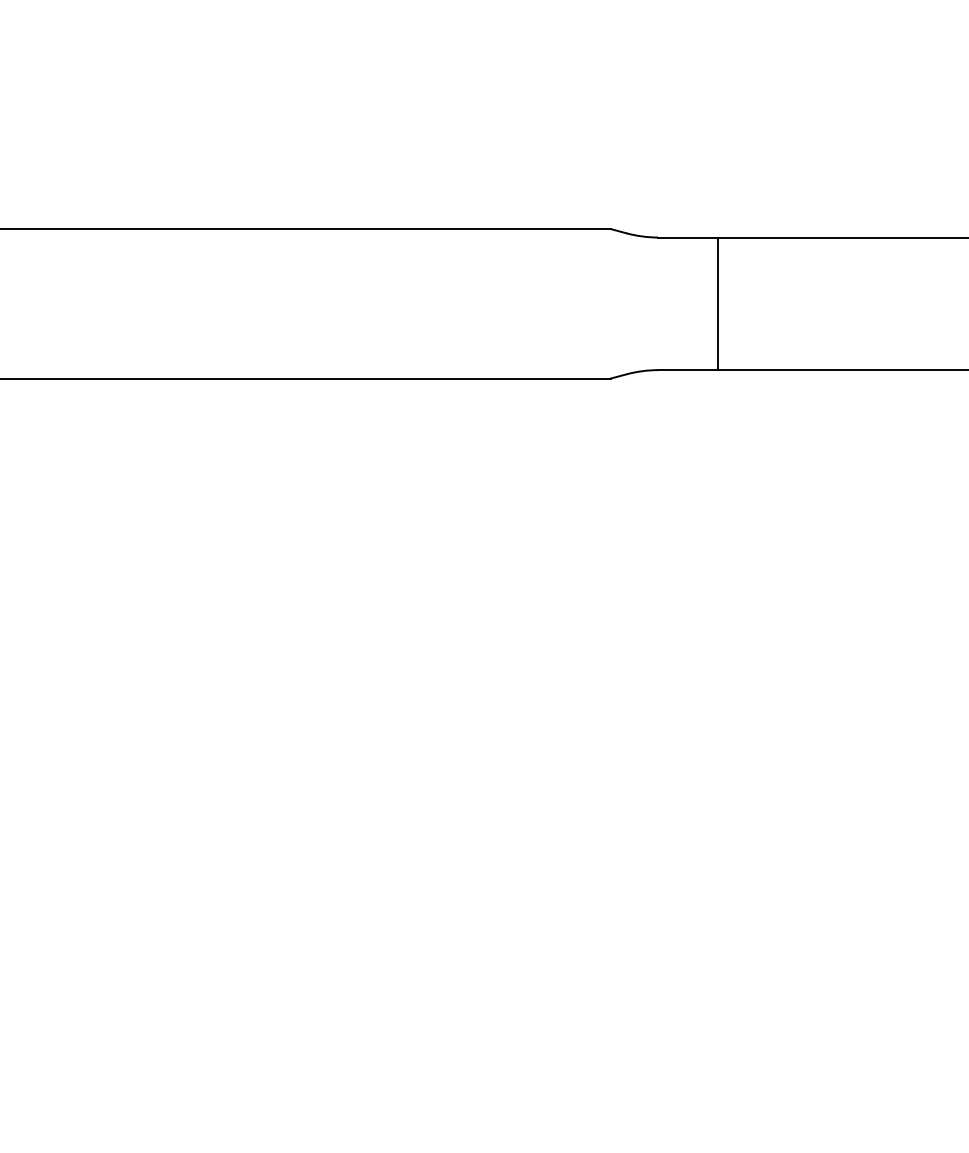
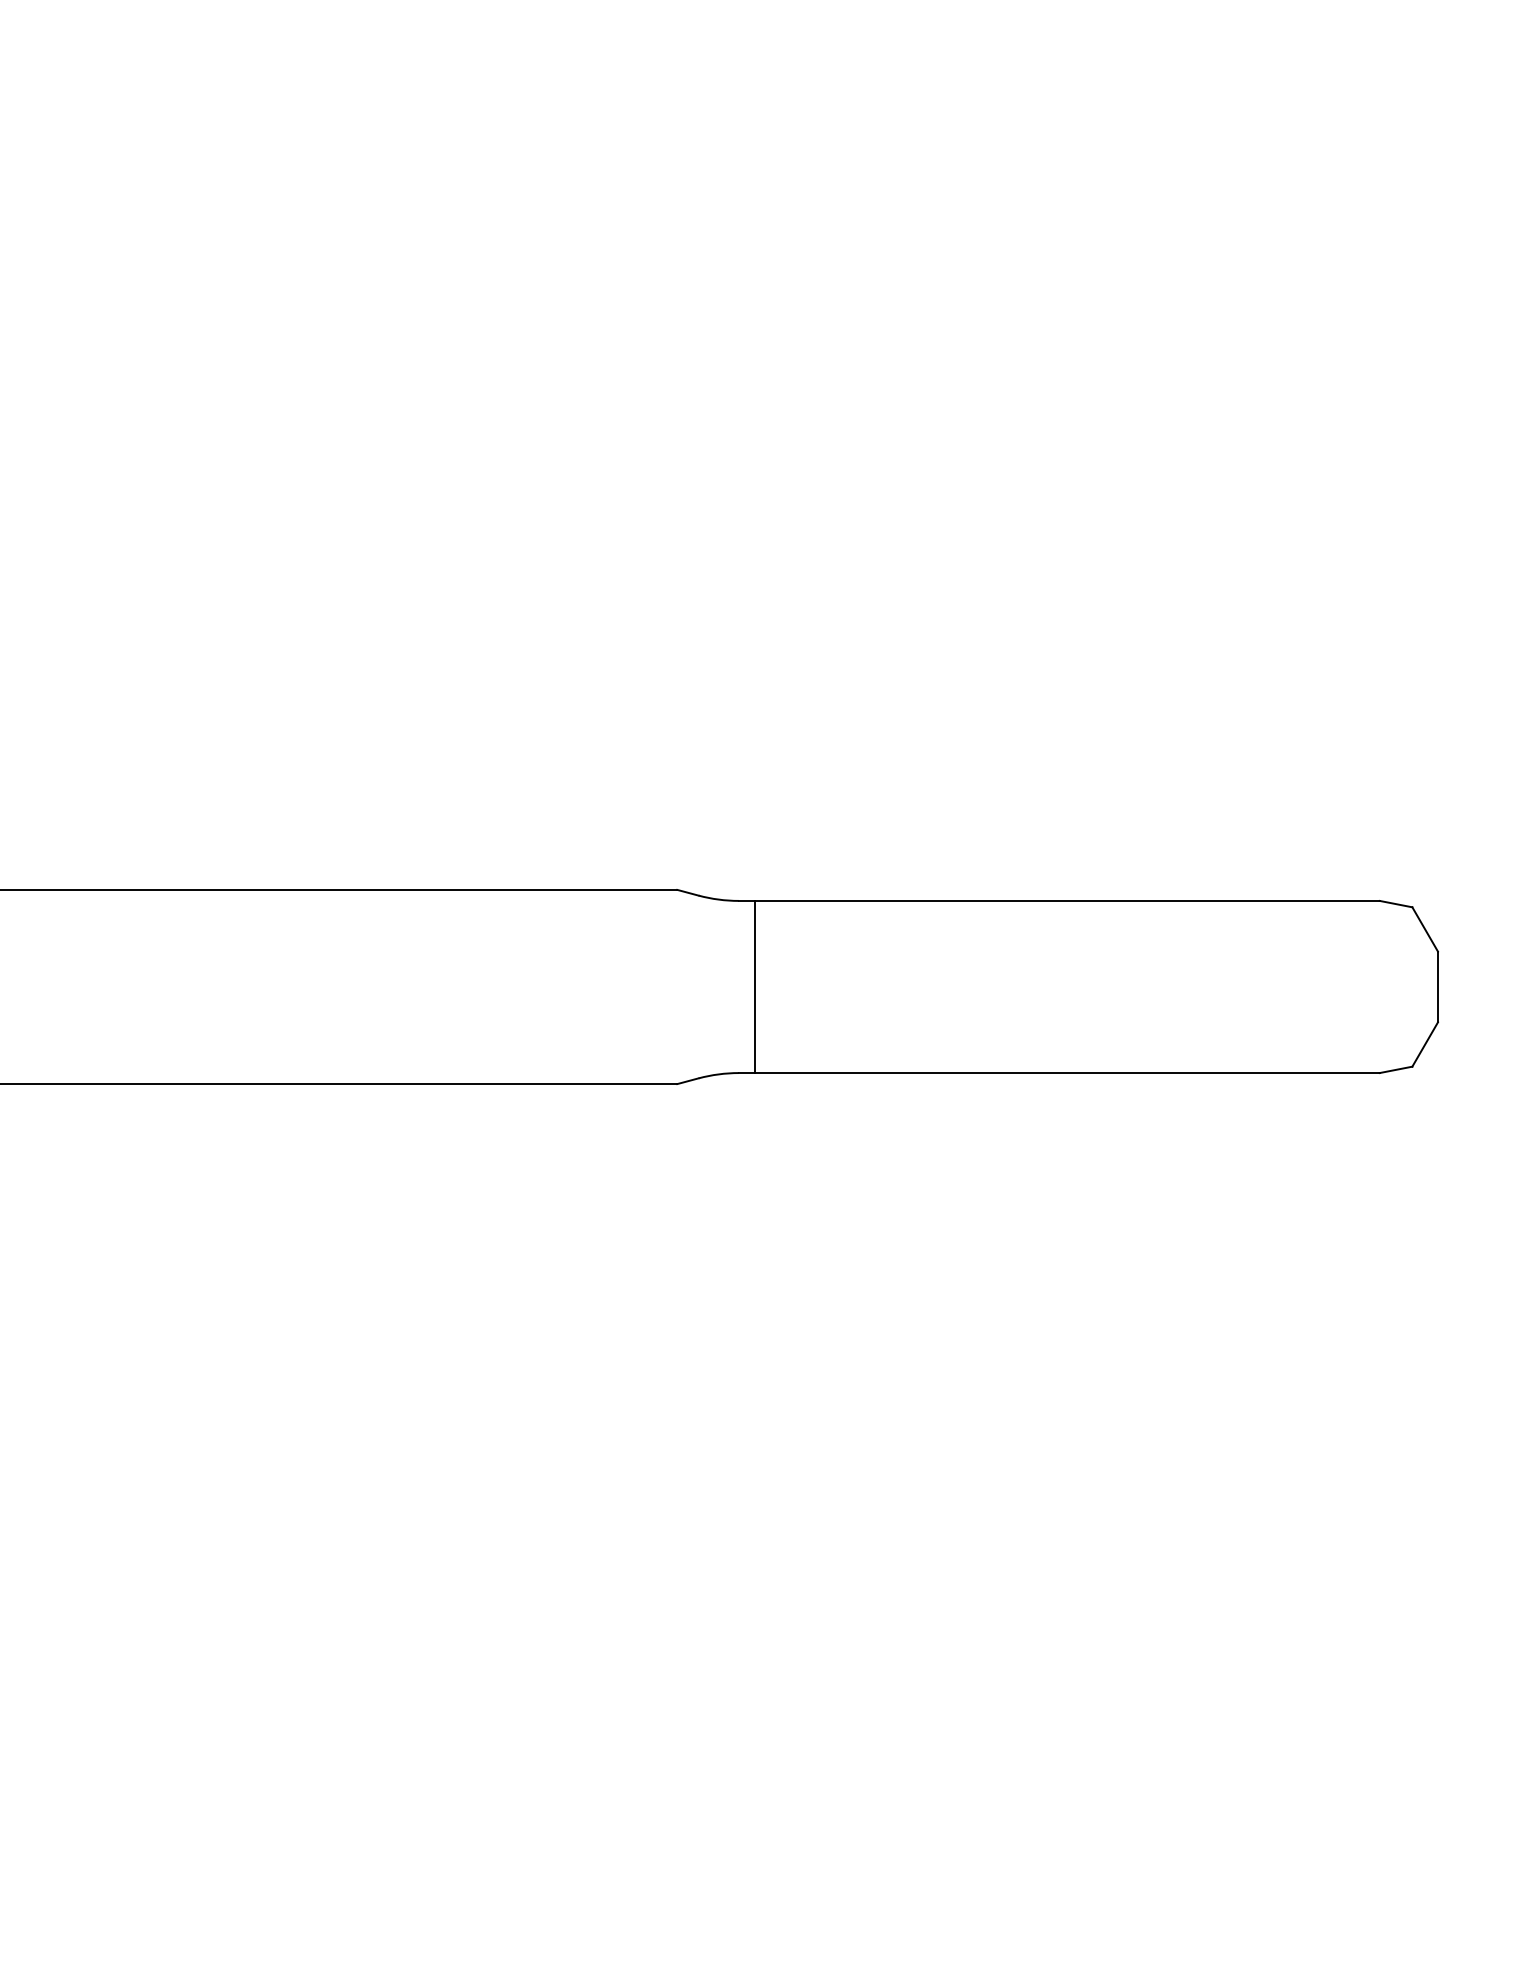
line: (717, 303) -> (754, 986), moved

